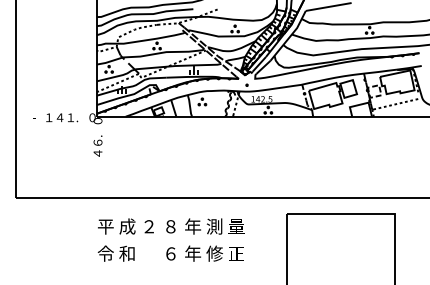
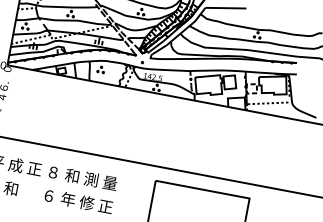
text: (148, 226) -> (34, 168), ２ -> 正
text: (193, 226) -> (73, 176), 年 -> 和

